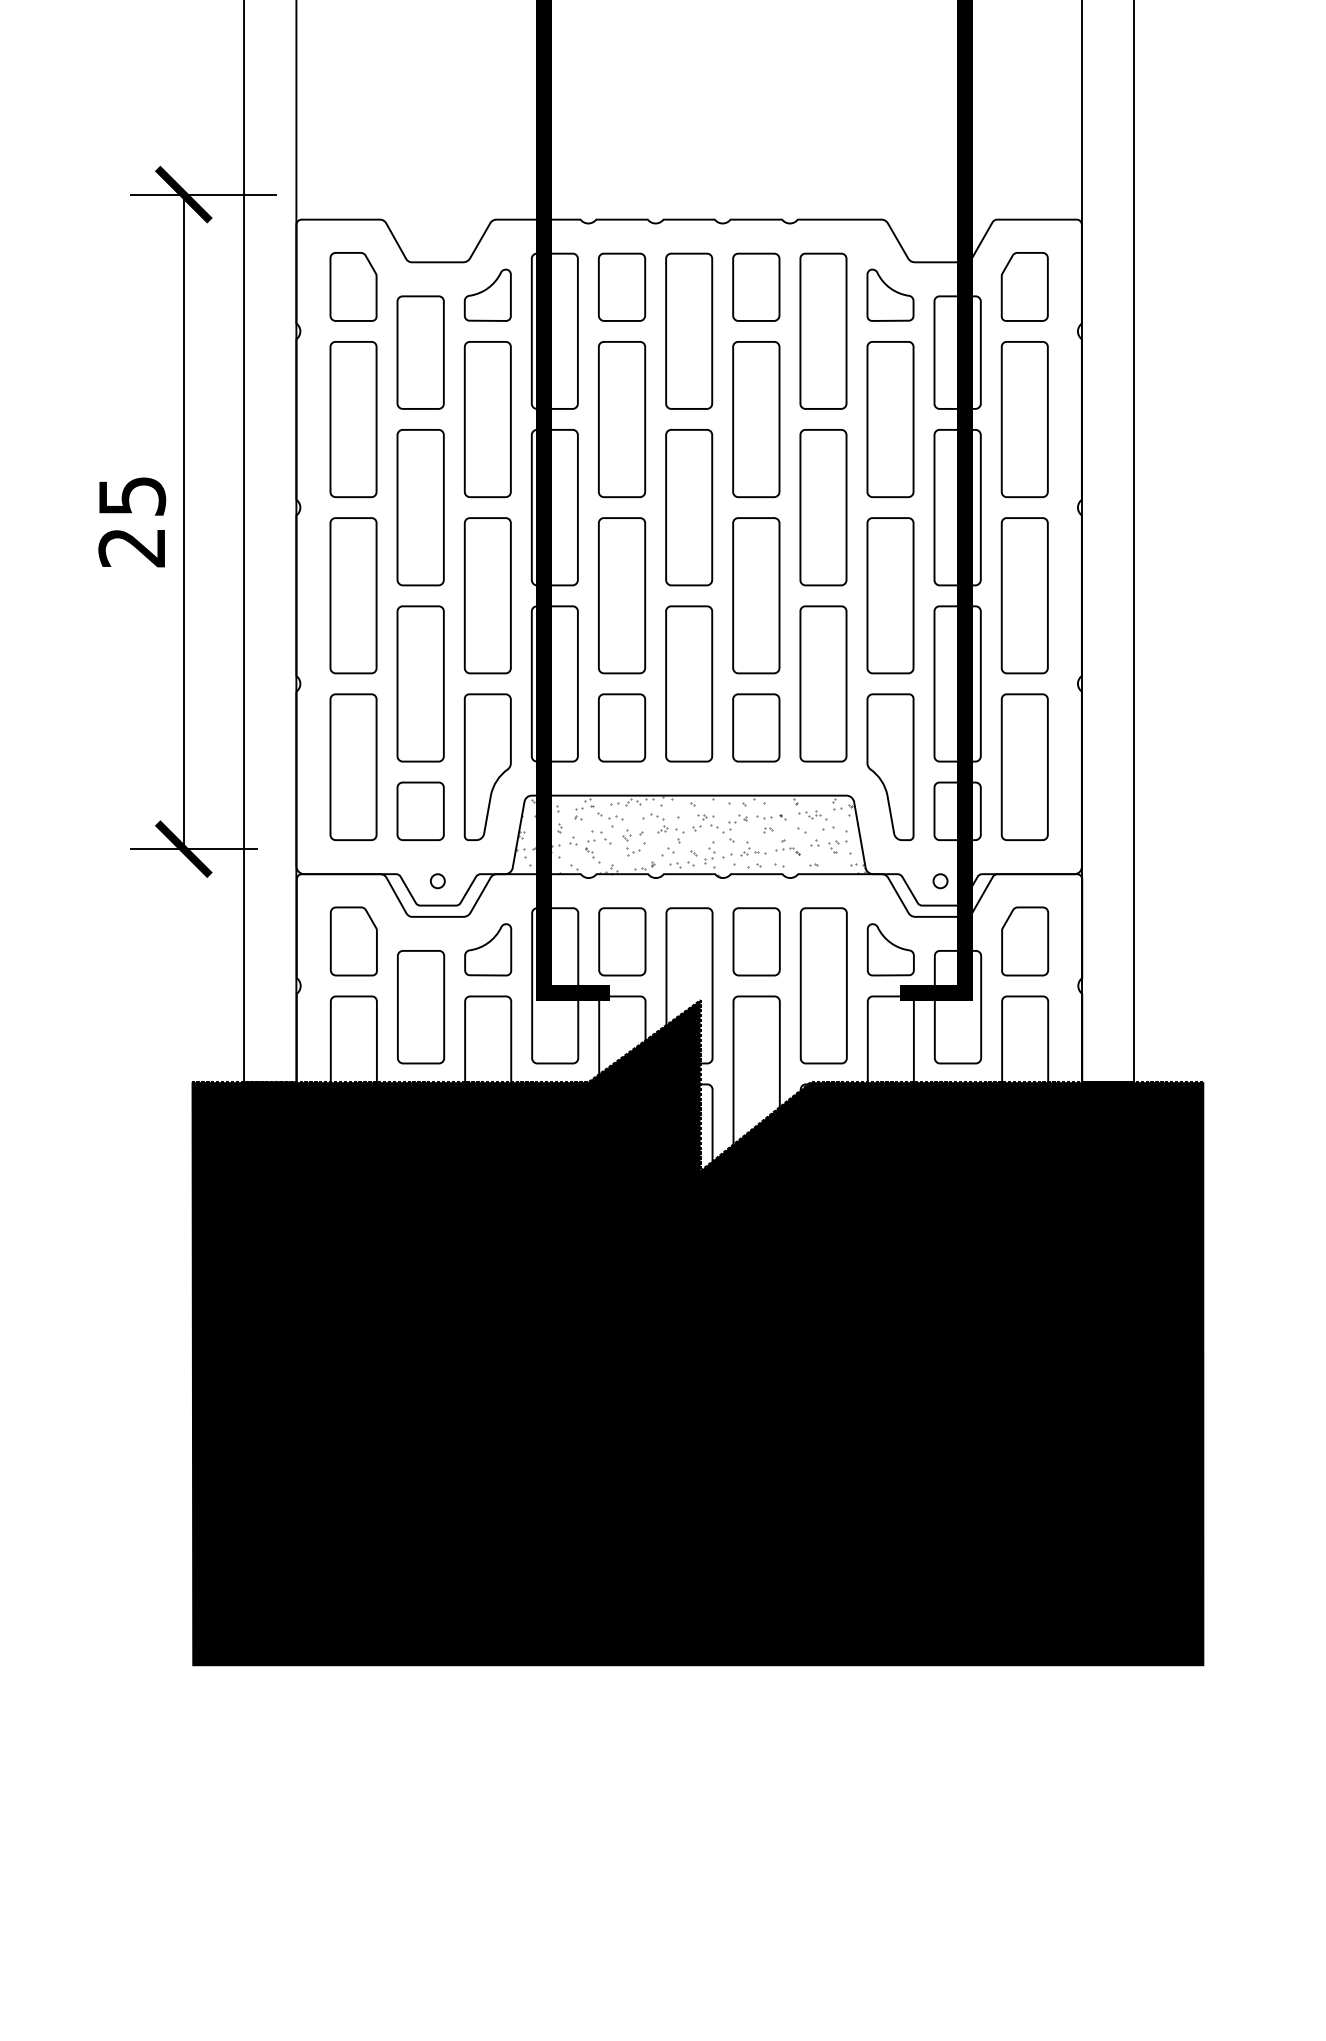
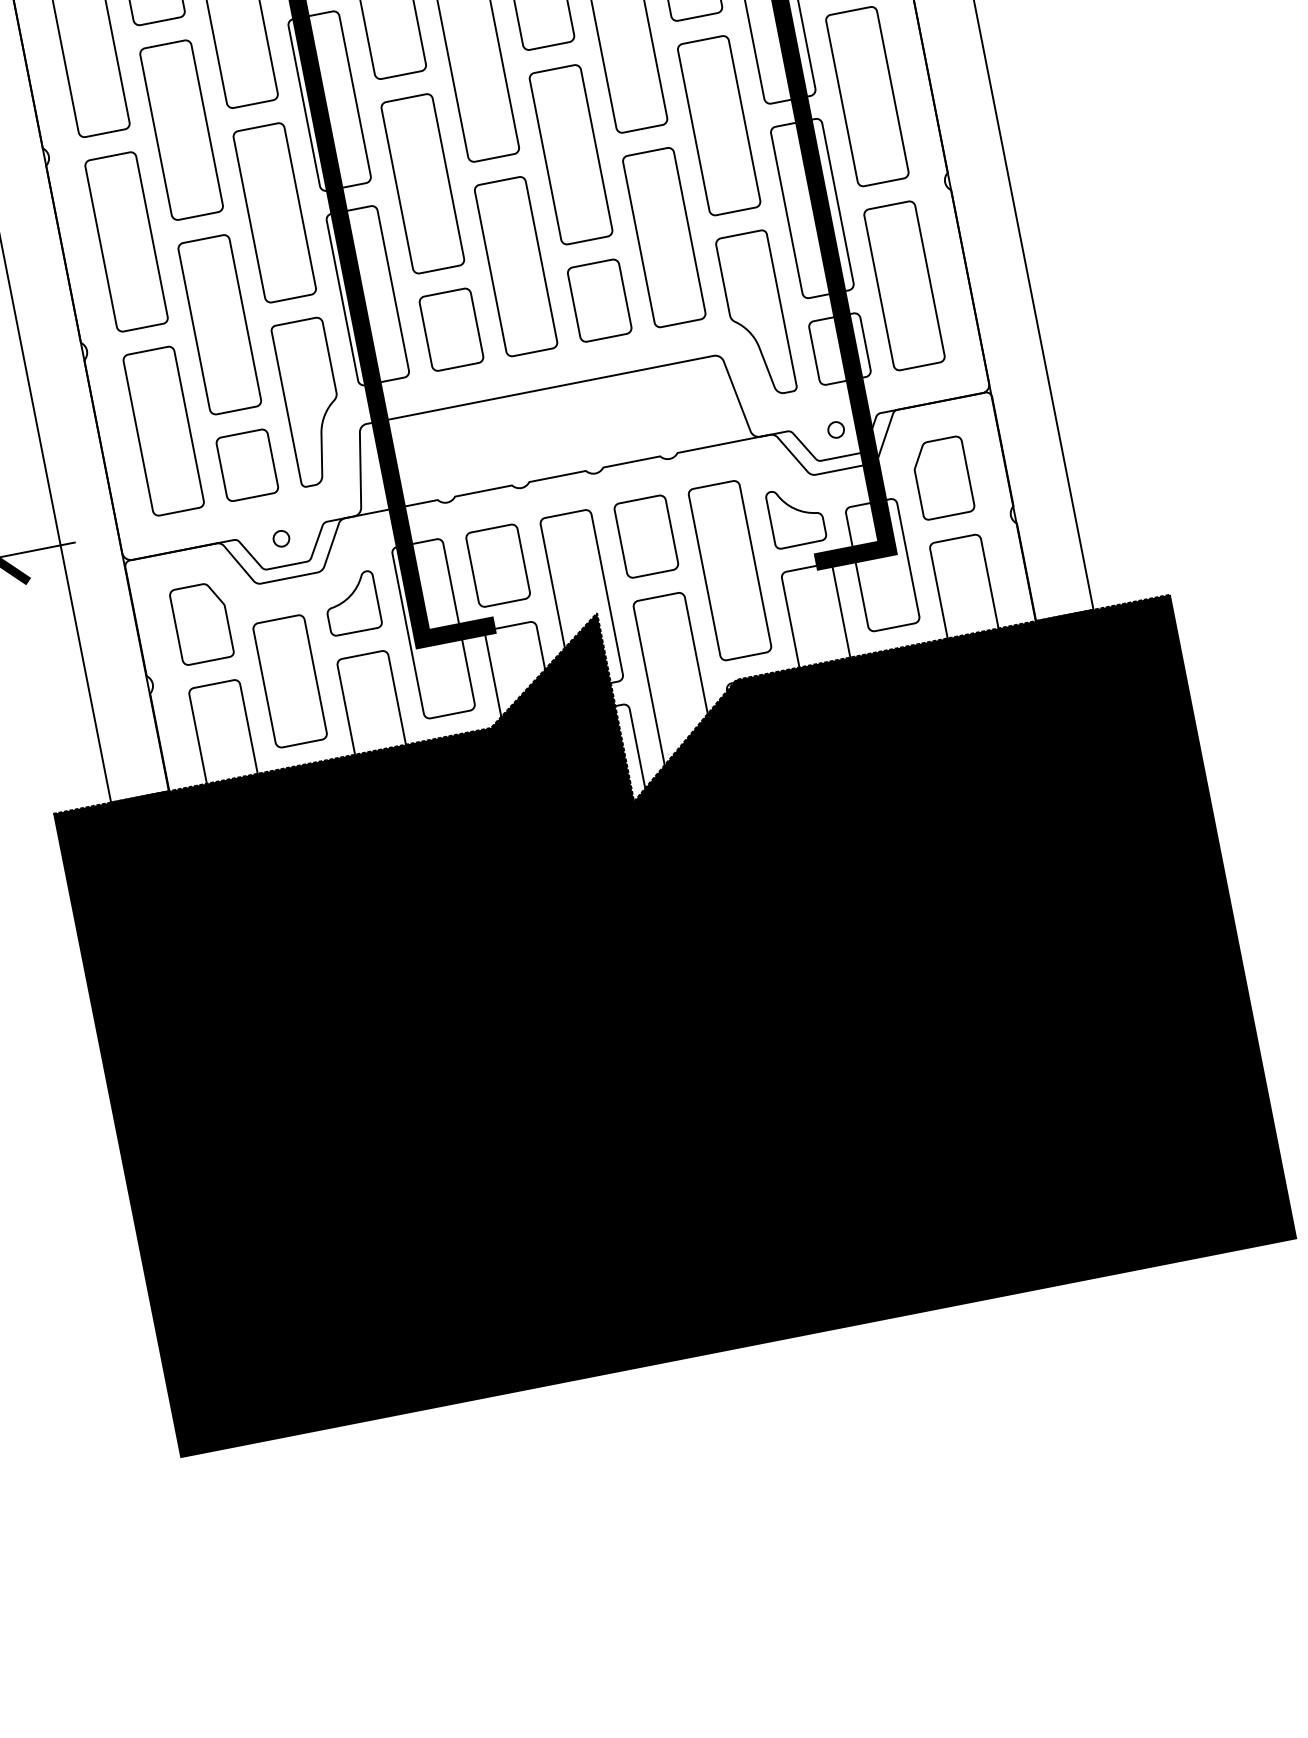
hatch: (691, 837) -> (551, 435), removed

